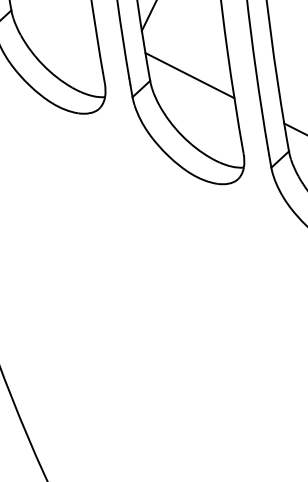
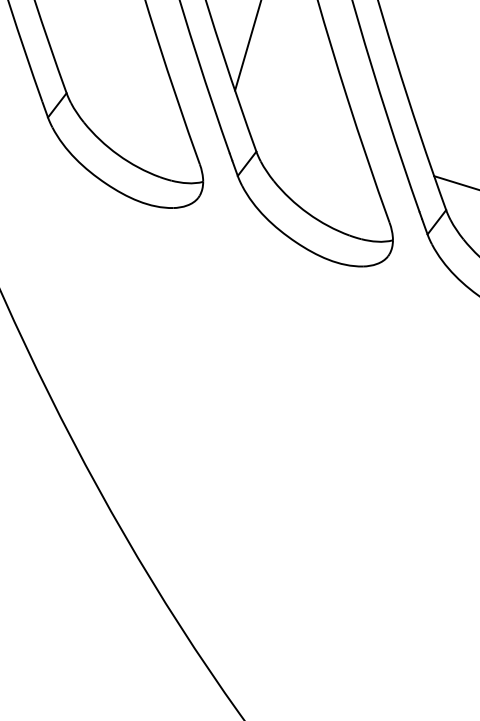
line: (190, 75) -> (305, 136), removed

